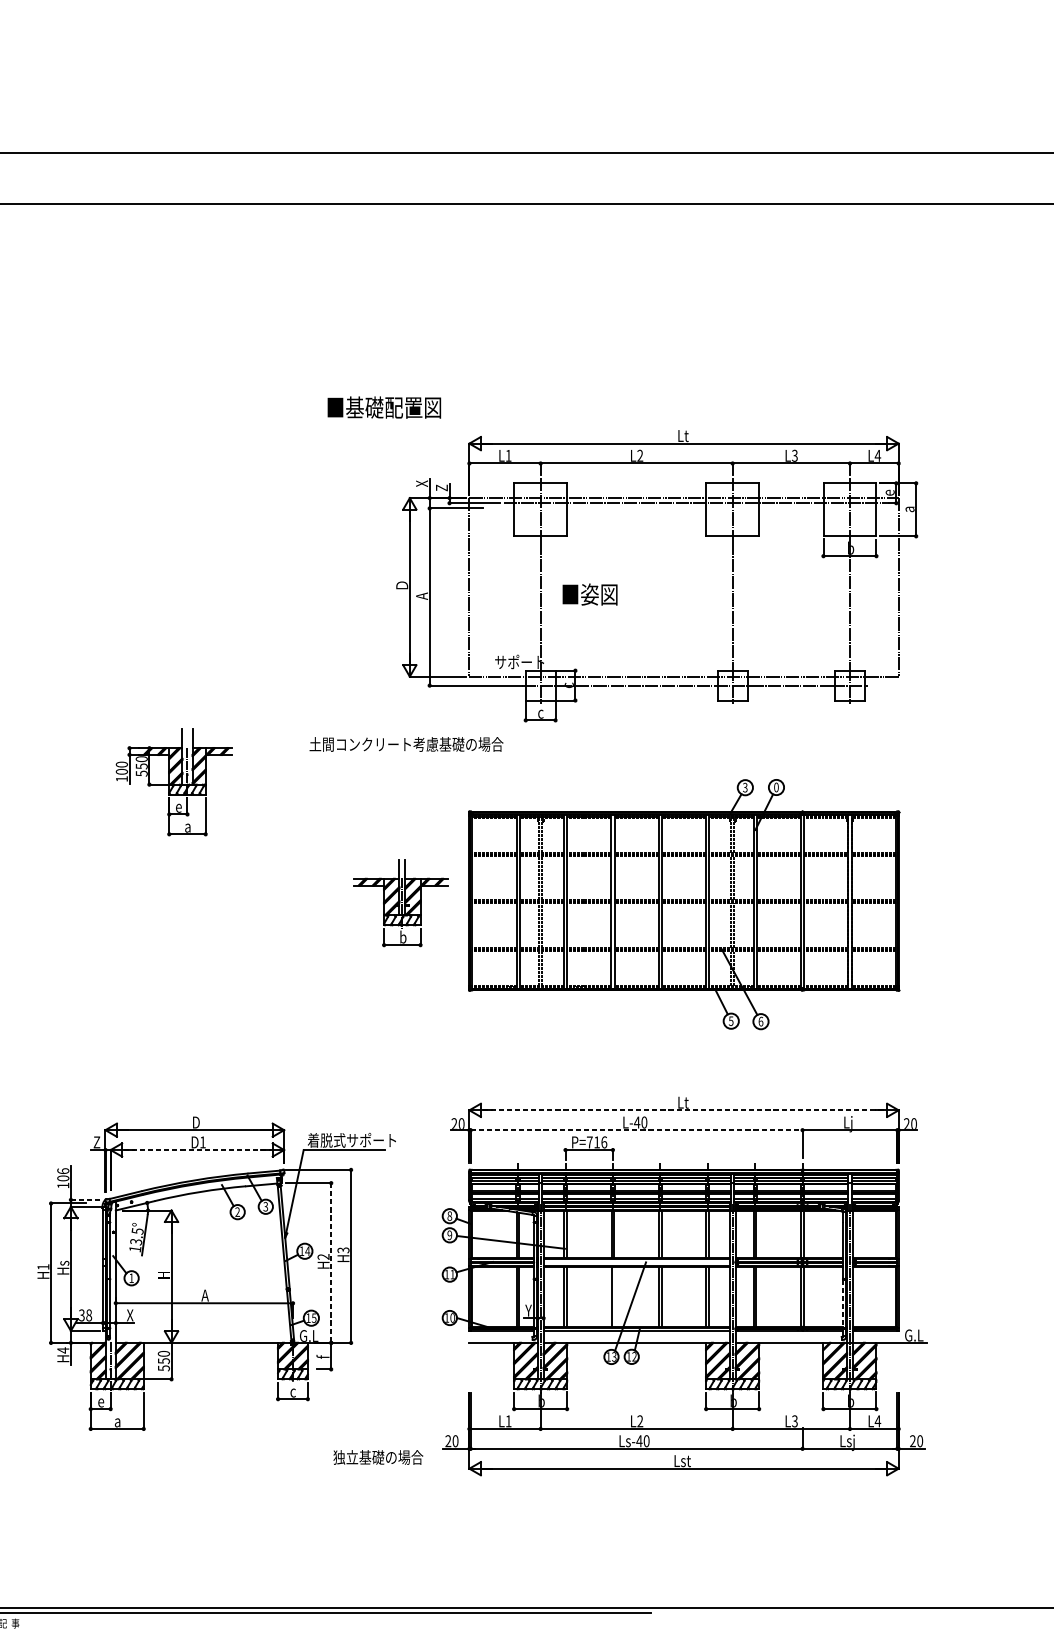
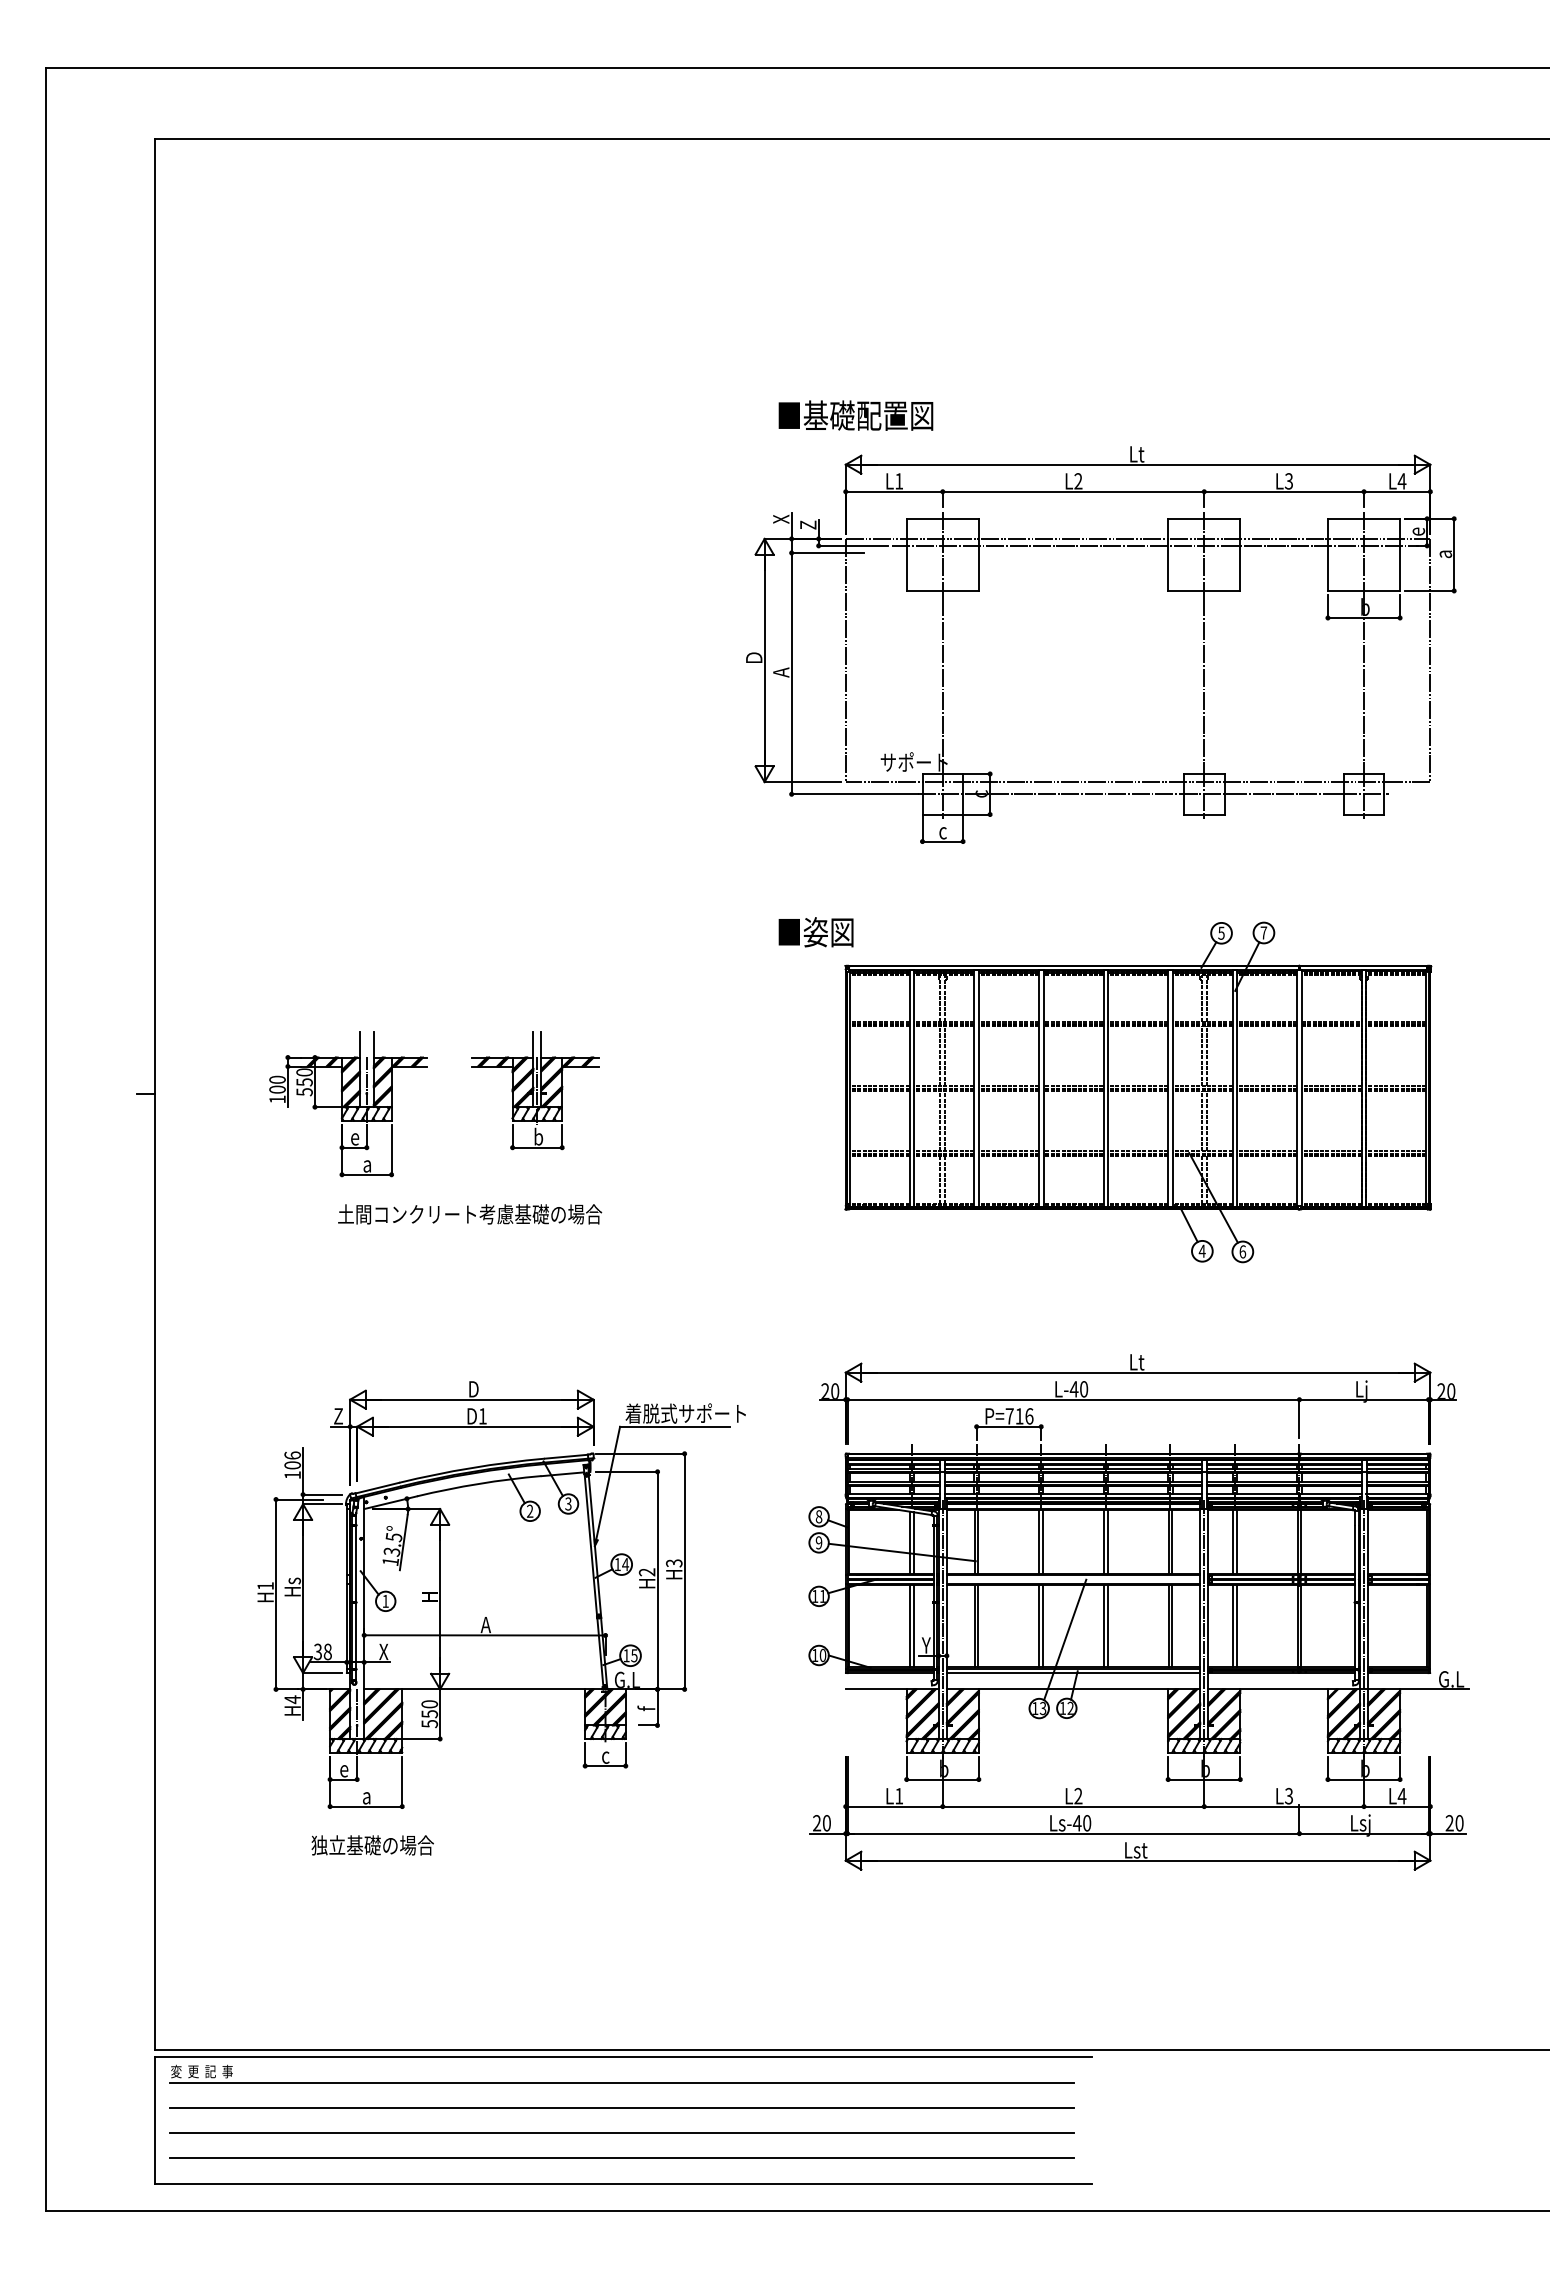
text: (384, 407) -> (855, 415), moved
text: (589, 594) -> (815, 932), moved
text: (406, 744) -> (470, 1214), moved
part: (174, 782) -> (348, 1104), moved
text: (745, 786) -> (1221, 931), 3 -> 5
text: (776, 787) -> (1263, 932), 0 -> 7
part: (400, 903) -> (535, 1090), moved
text: (730, 1020) -> (1201, 1250), 5 -> 4
line: (684, 1110) -> (1138, 1372), dashed -> solid
line: (636, 1130) -> (1073, 1399), dashed -> solid
line: (197, 1149) -> (475, 1426), dashed -> solid
line: (85, 1199) -> (322, 1494), dashed -> solid
line: (331, 1262) -> (657, 1580), dashed -> solid
line: (614, 1296) -> (1043, 1626), added
line: (842, 1304) -> (1354, 1636), dashed -> solid
text: (378, 1457) -> (372, 1845), moved

